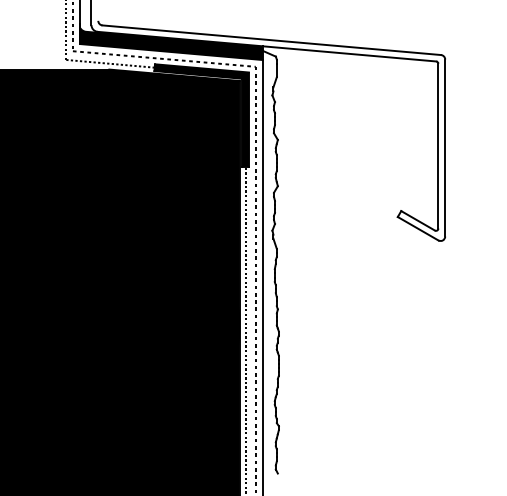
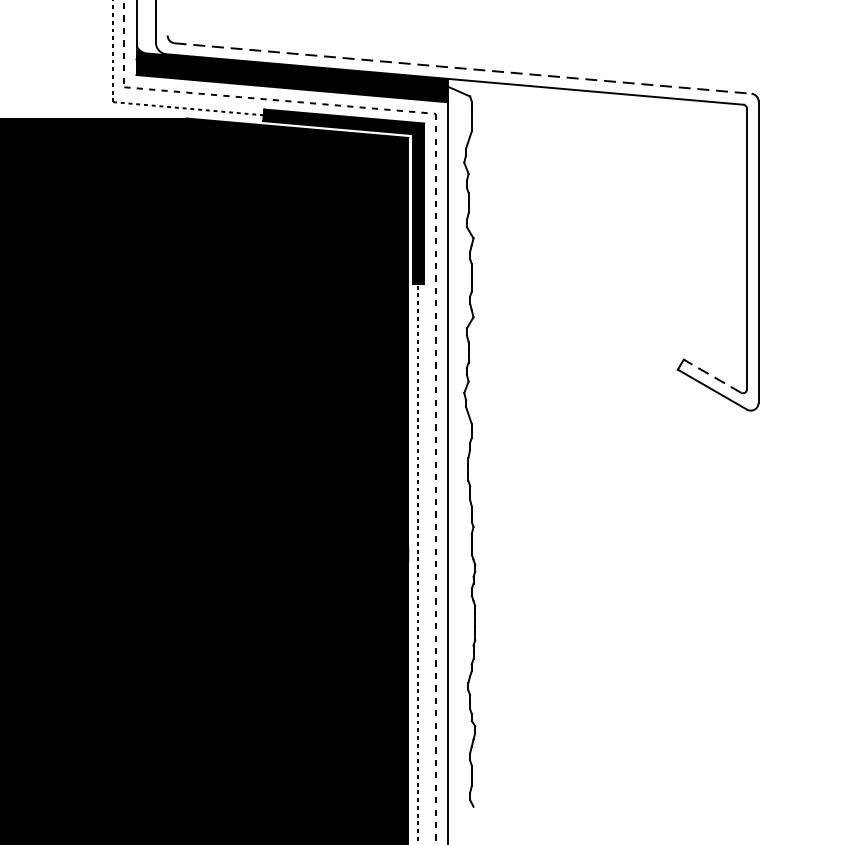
line: (271, 40) -> (462, 68), solid -> dashed
line: (417, 220) -> (711, 375), solid -> dashed

